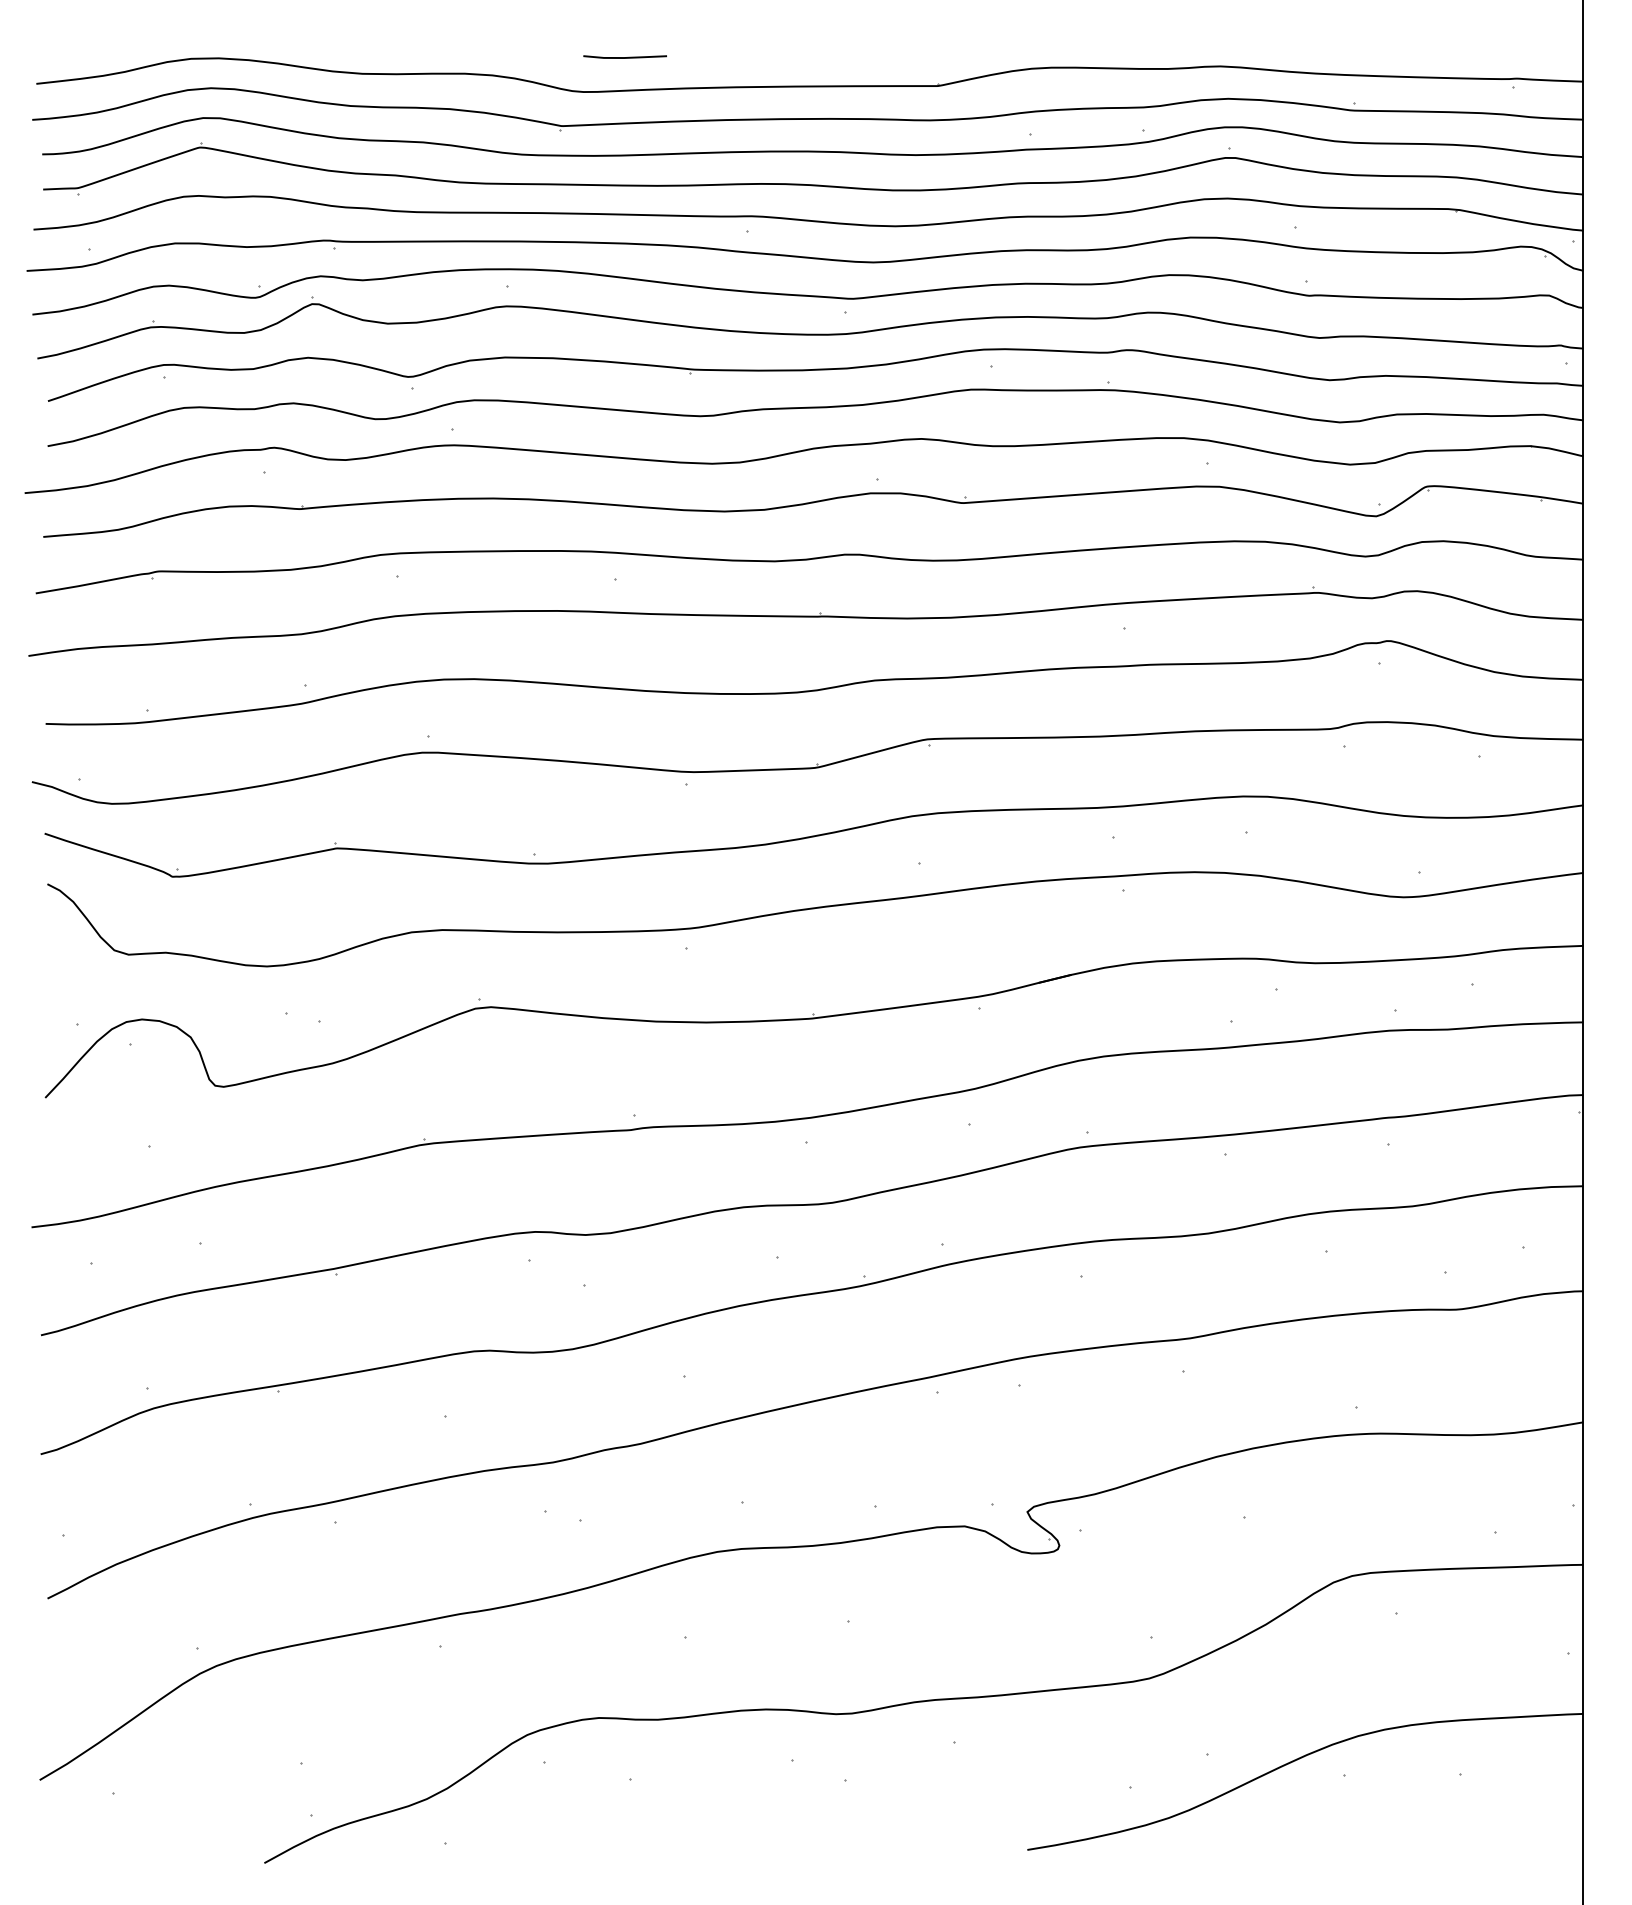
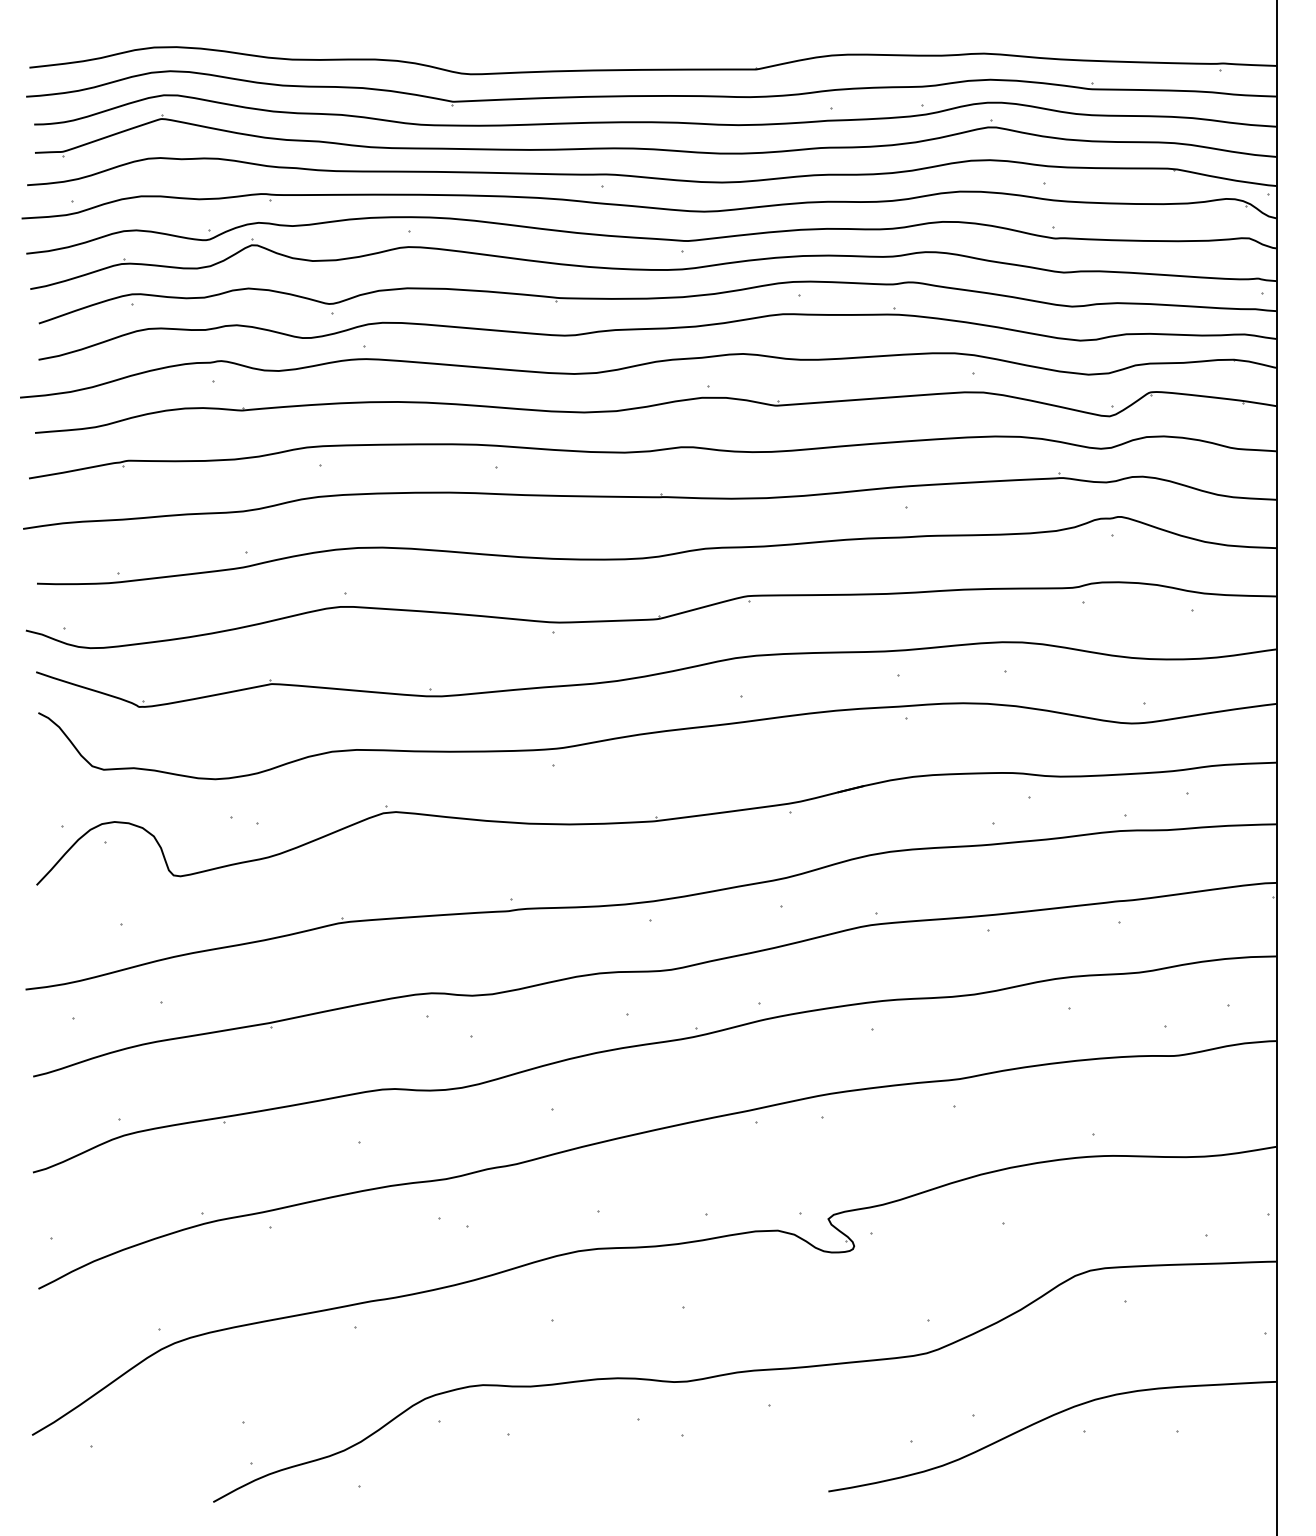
line: (624, 57) -> (503, 46), removed

